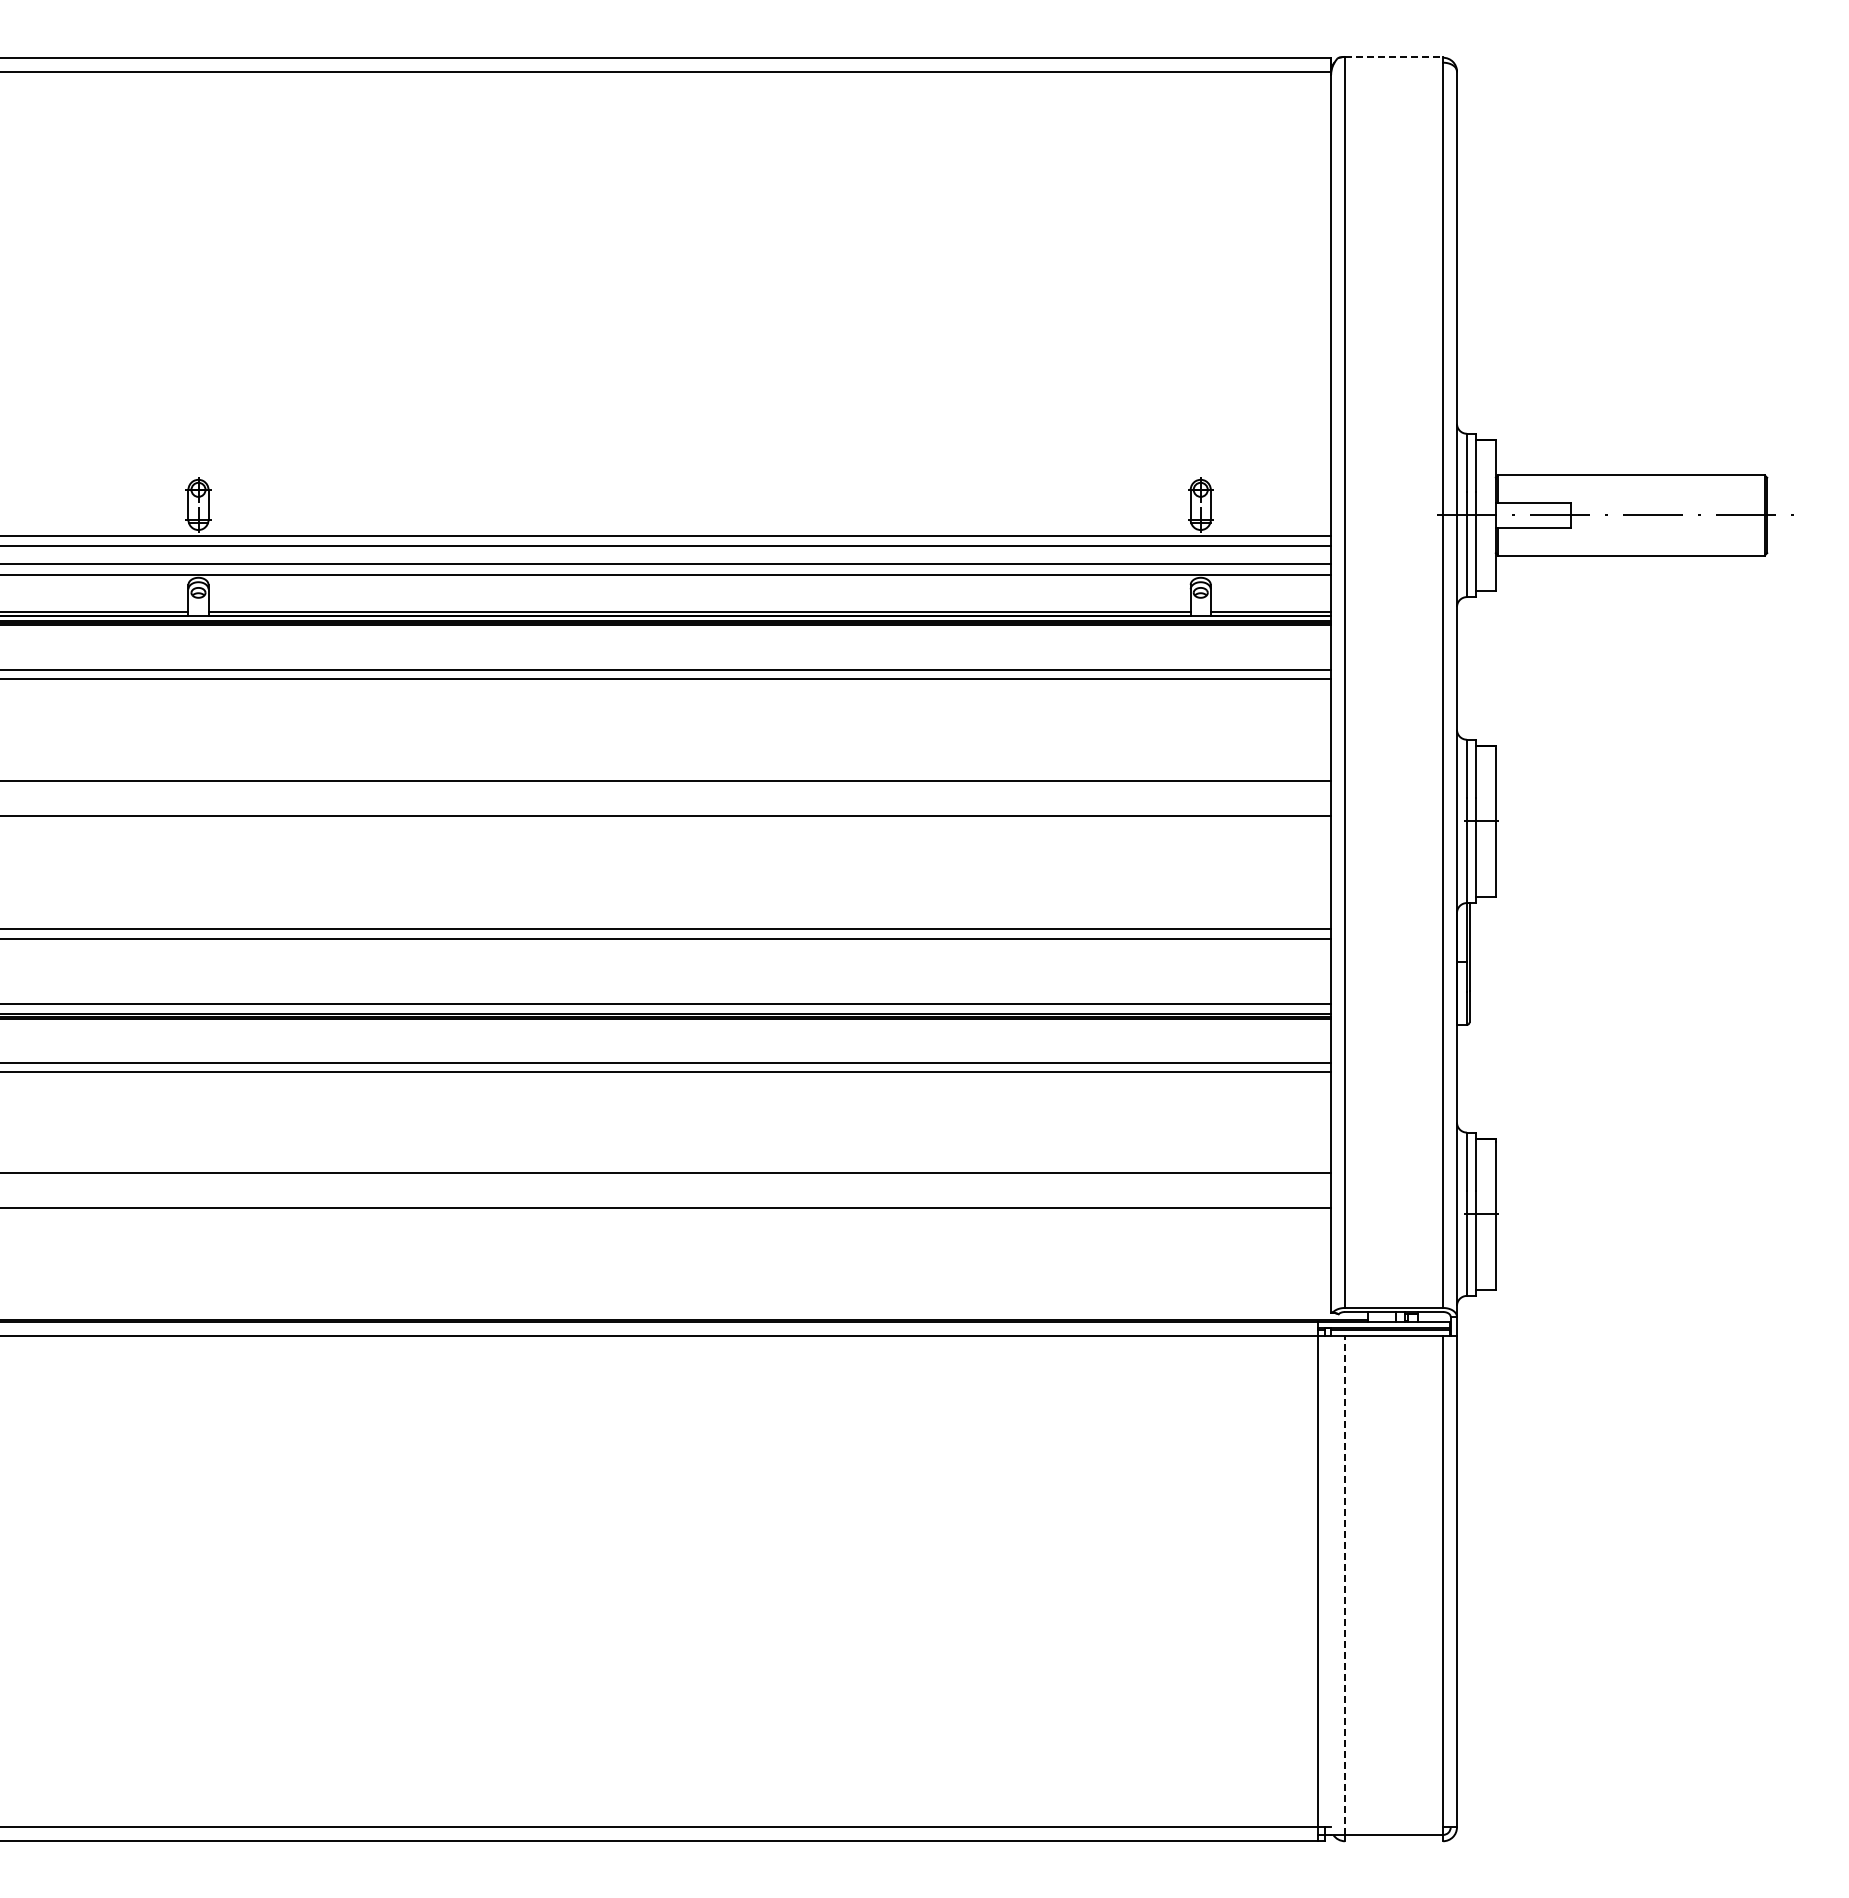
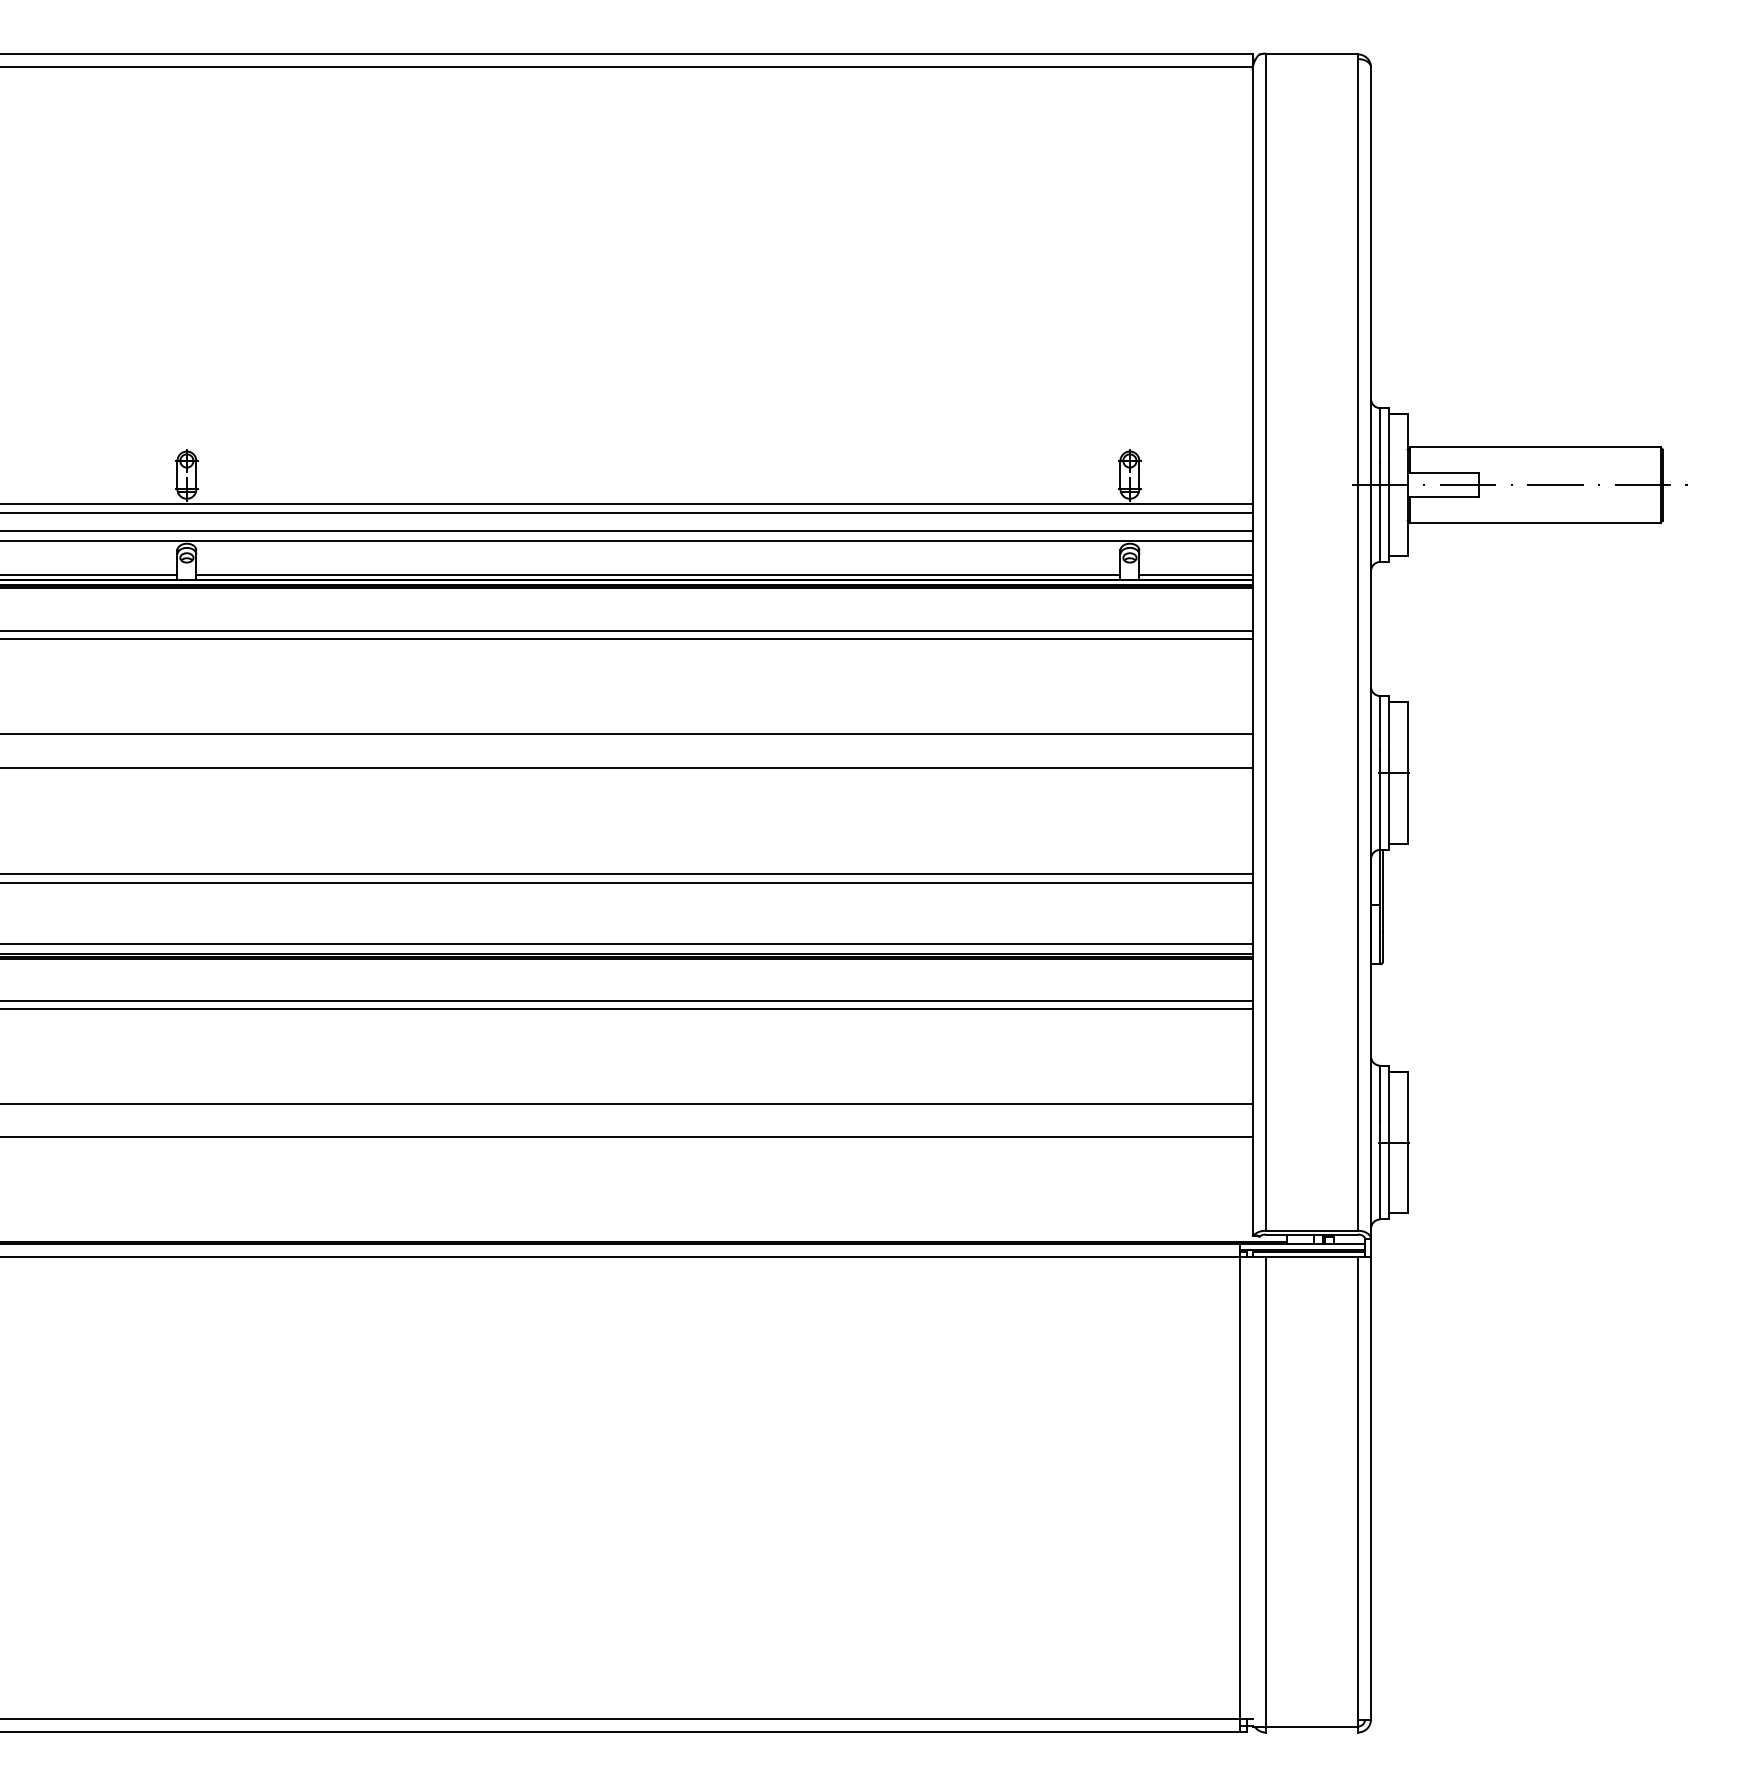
line: (1394, 56) -> (1312, 53), dashed -> solid
line: (1344, 1585) -> (1265, 1491), dashed -> solid

